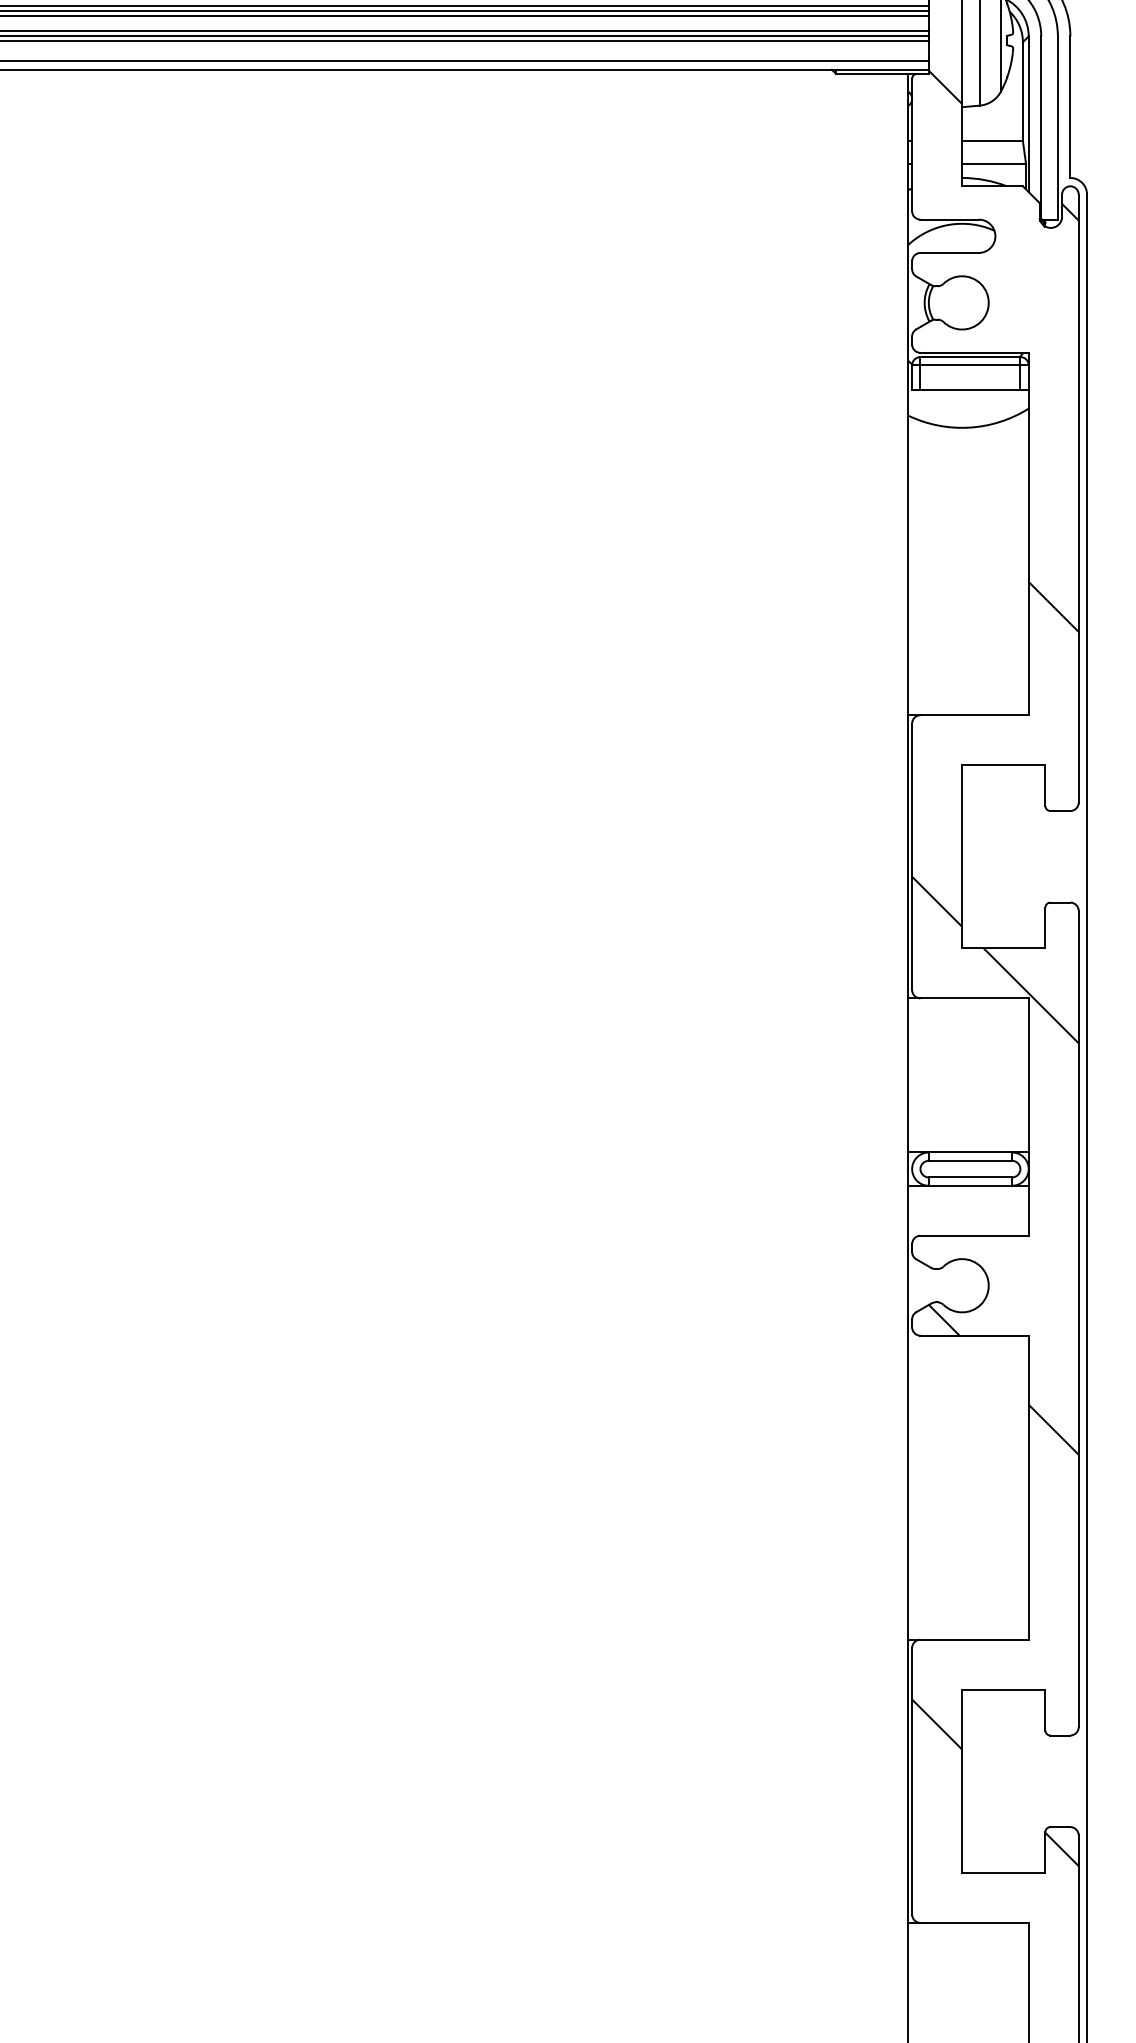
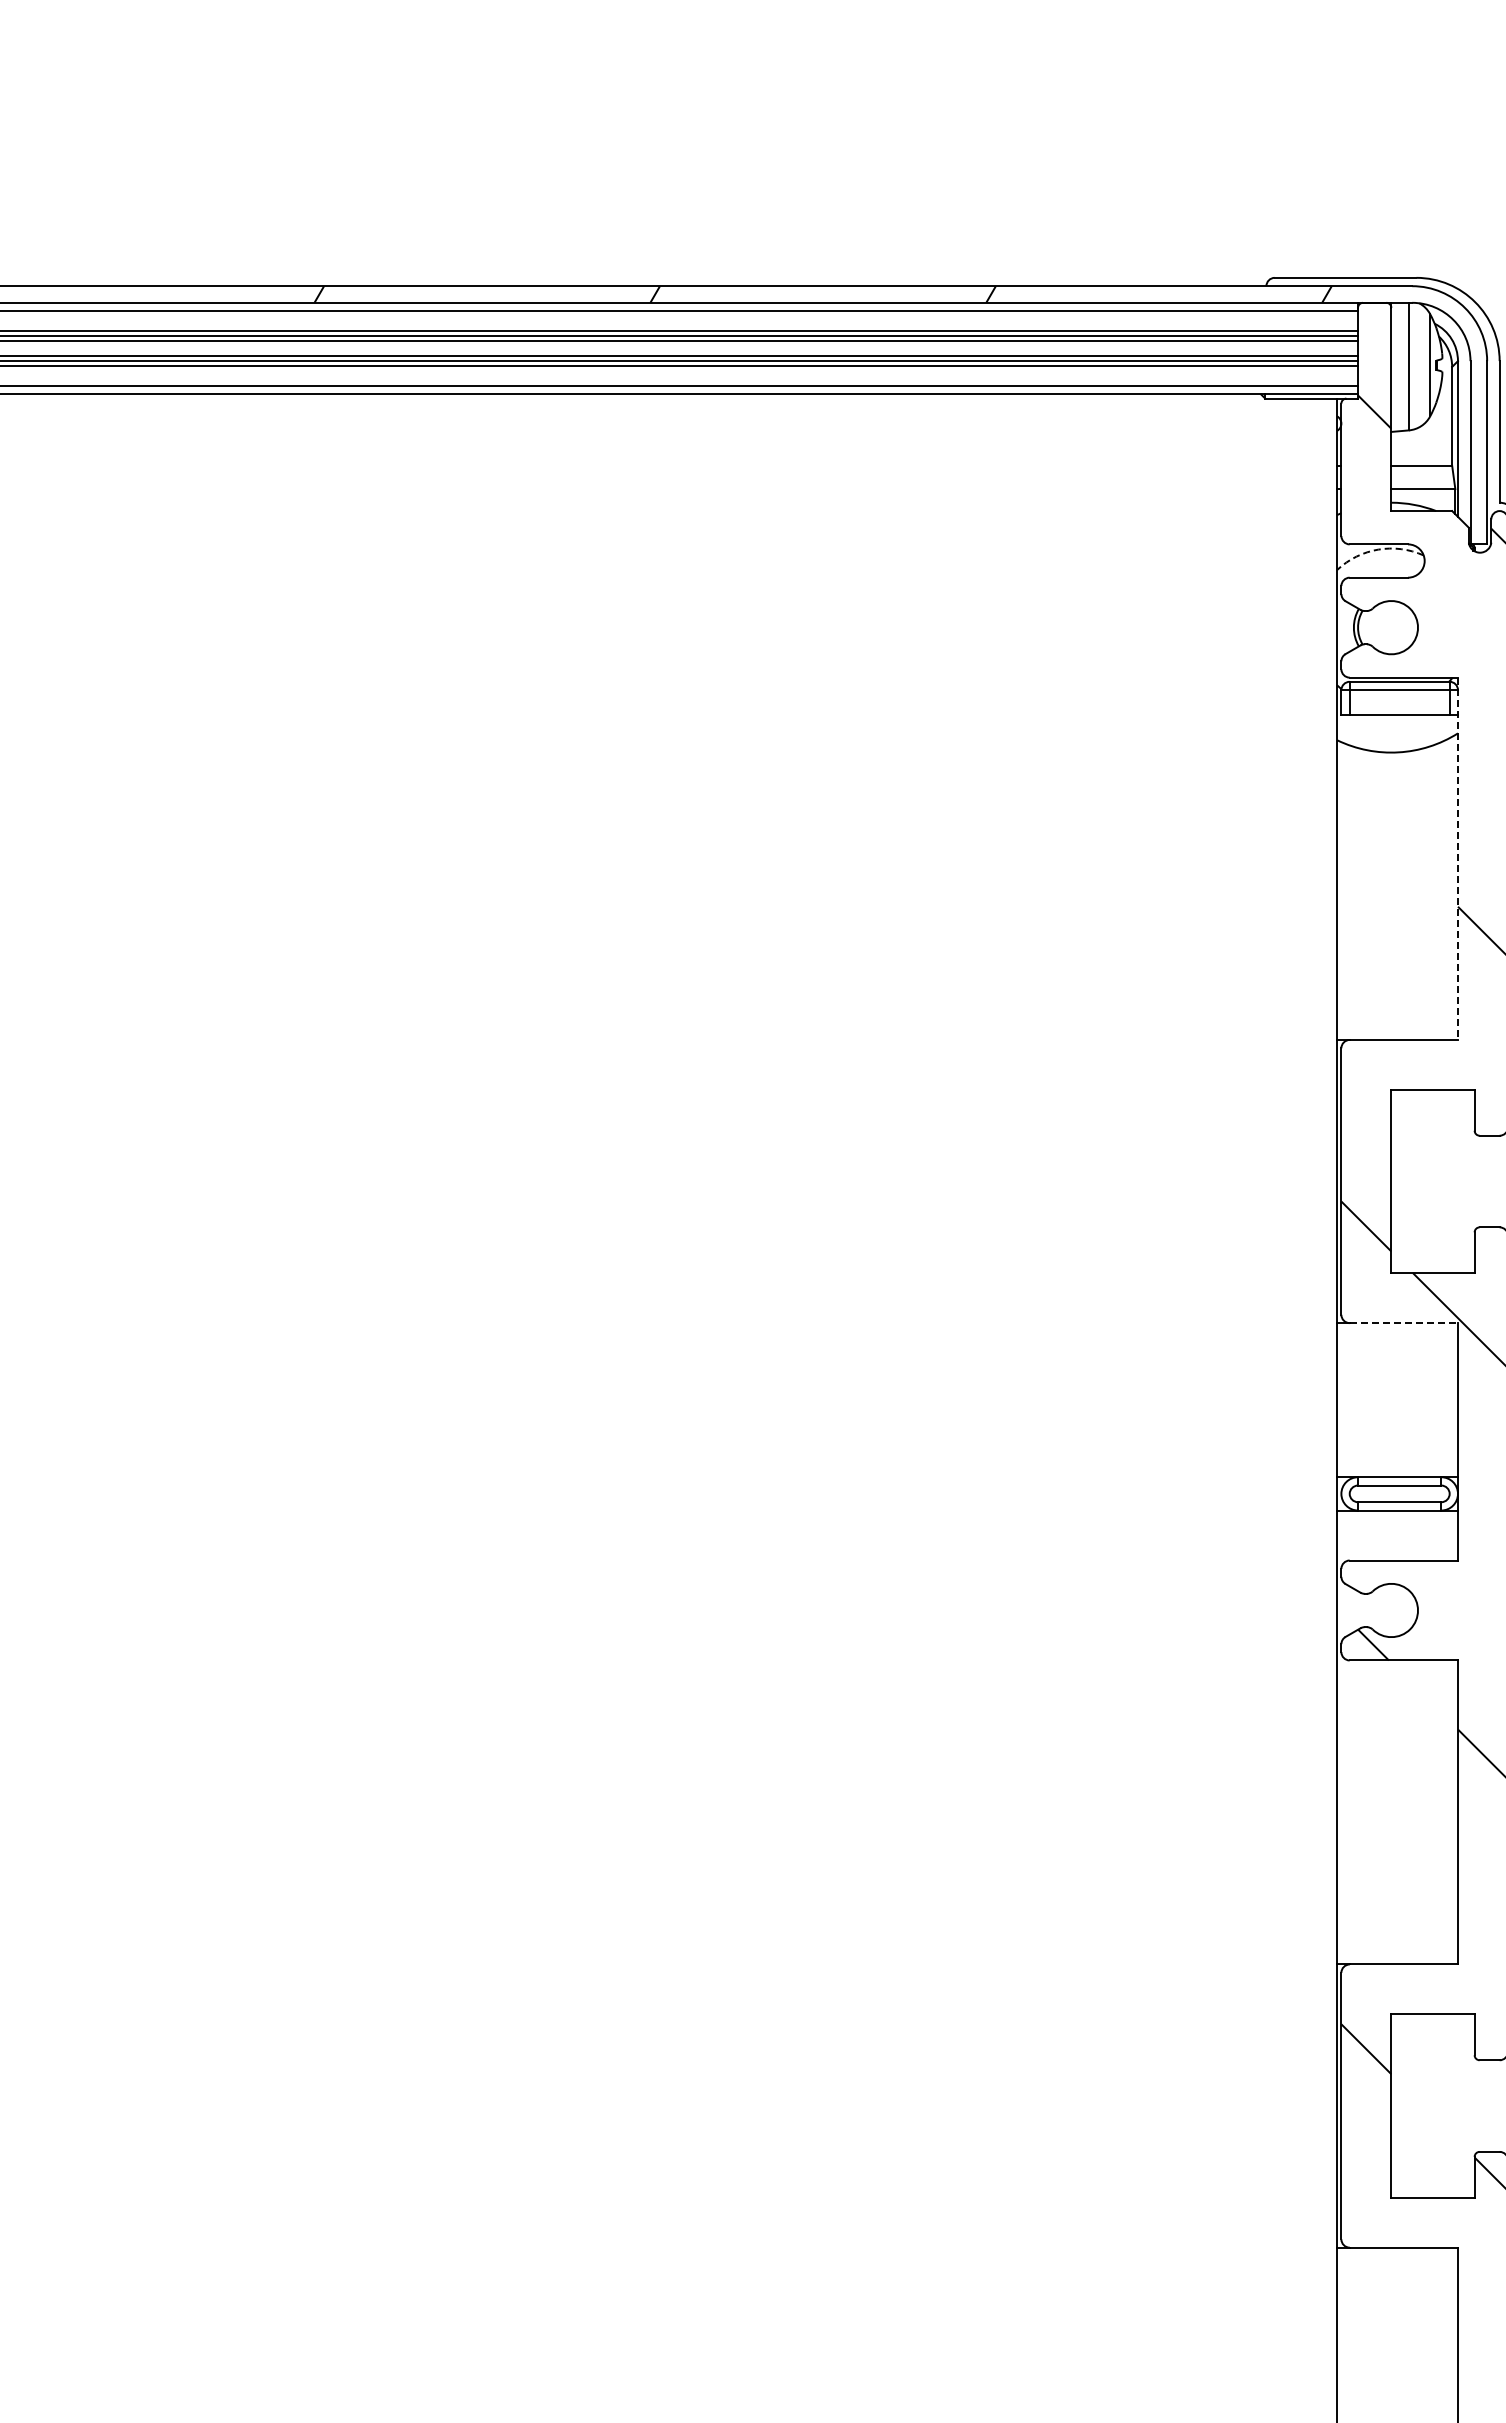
arc: (949, 224) -> (1378, 549), solid -> dashed
line: (1029, 534) -> (1458, 859), solid -> dashed
line: (975, 998) -> (1404, 1323), solid -> dashed

